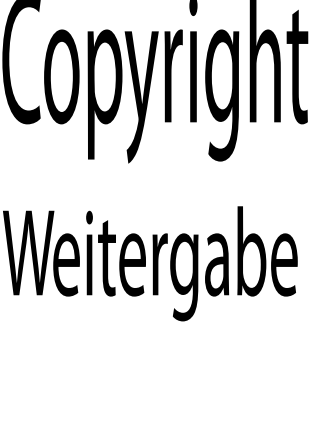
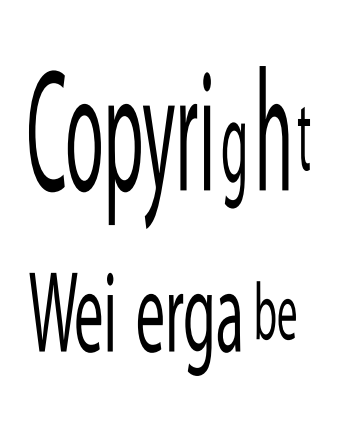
part: (296, 66) -> (303, 138), size x0.6
part: (221, 95) -> (233, 165), size x0.7
part: (267, 251) -> (276, 310), size x0.7
fill: (107, 257) -> (126, 316), removed

